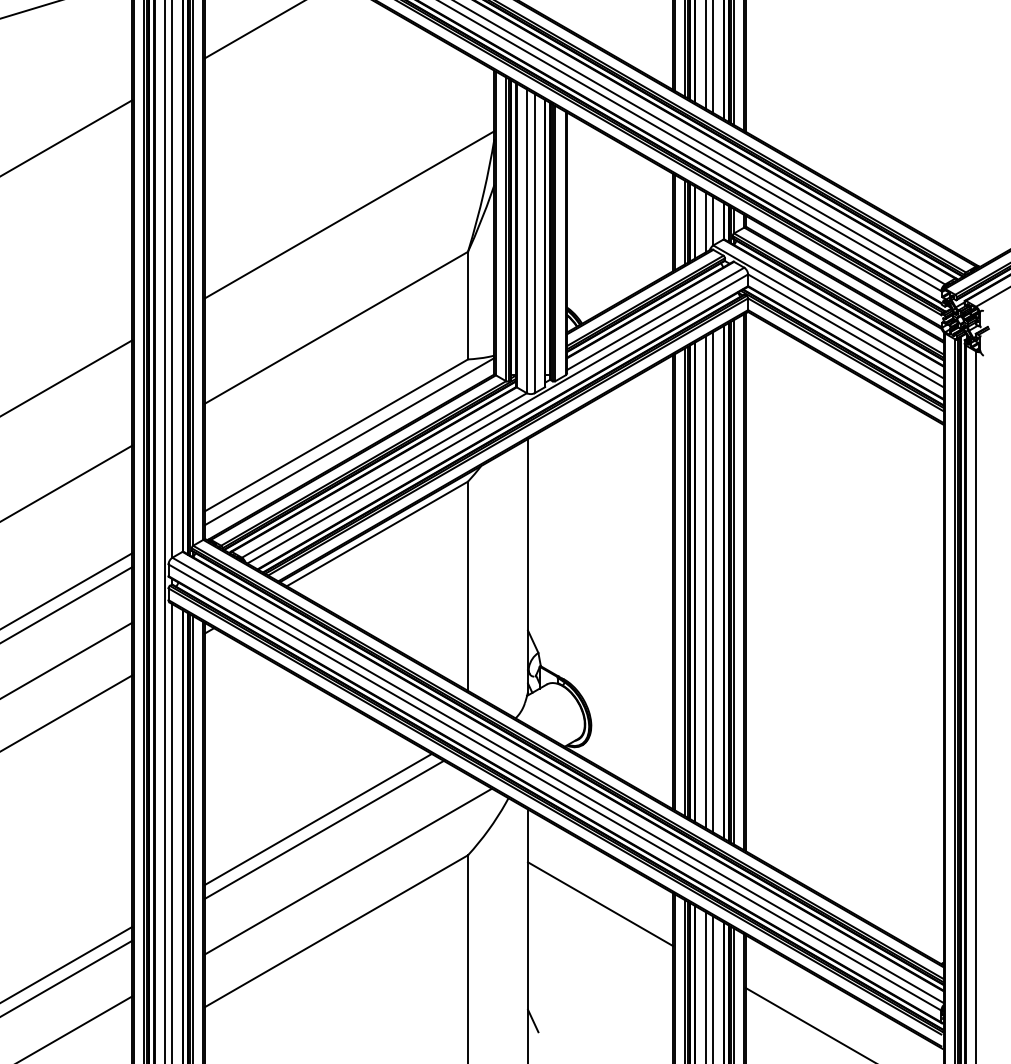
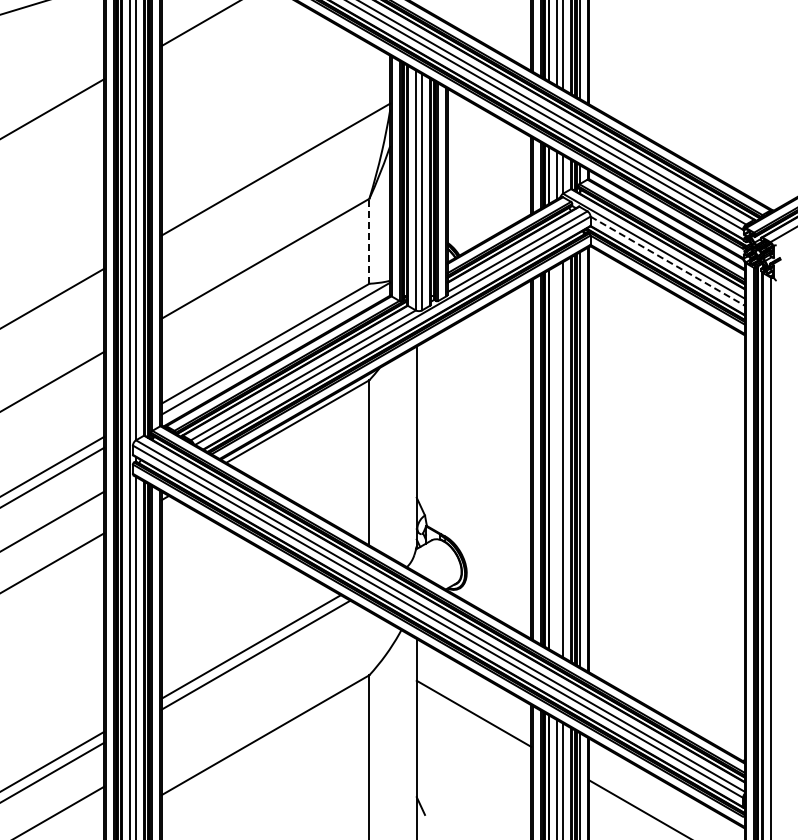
line: (468, 304) -> (369, 240), solid -> dashed
line: (846, 331) -> (668, 261), solid -> dashed
line: (706, 582) -> (557, 459), removed
line: (347, 870) -> (274, 687), removed

